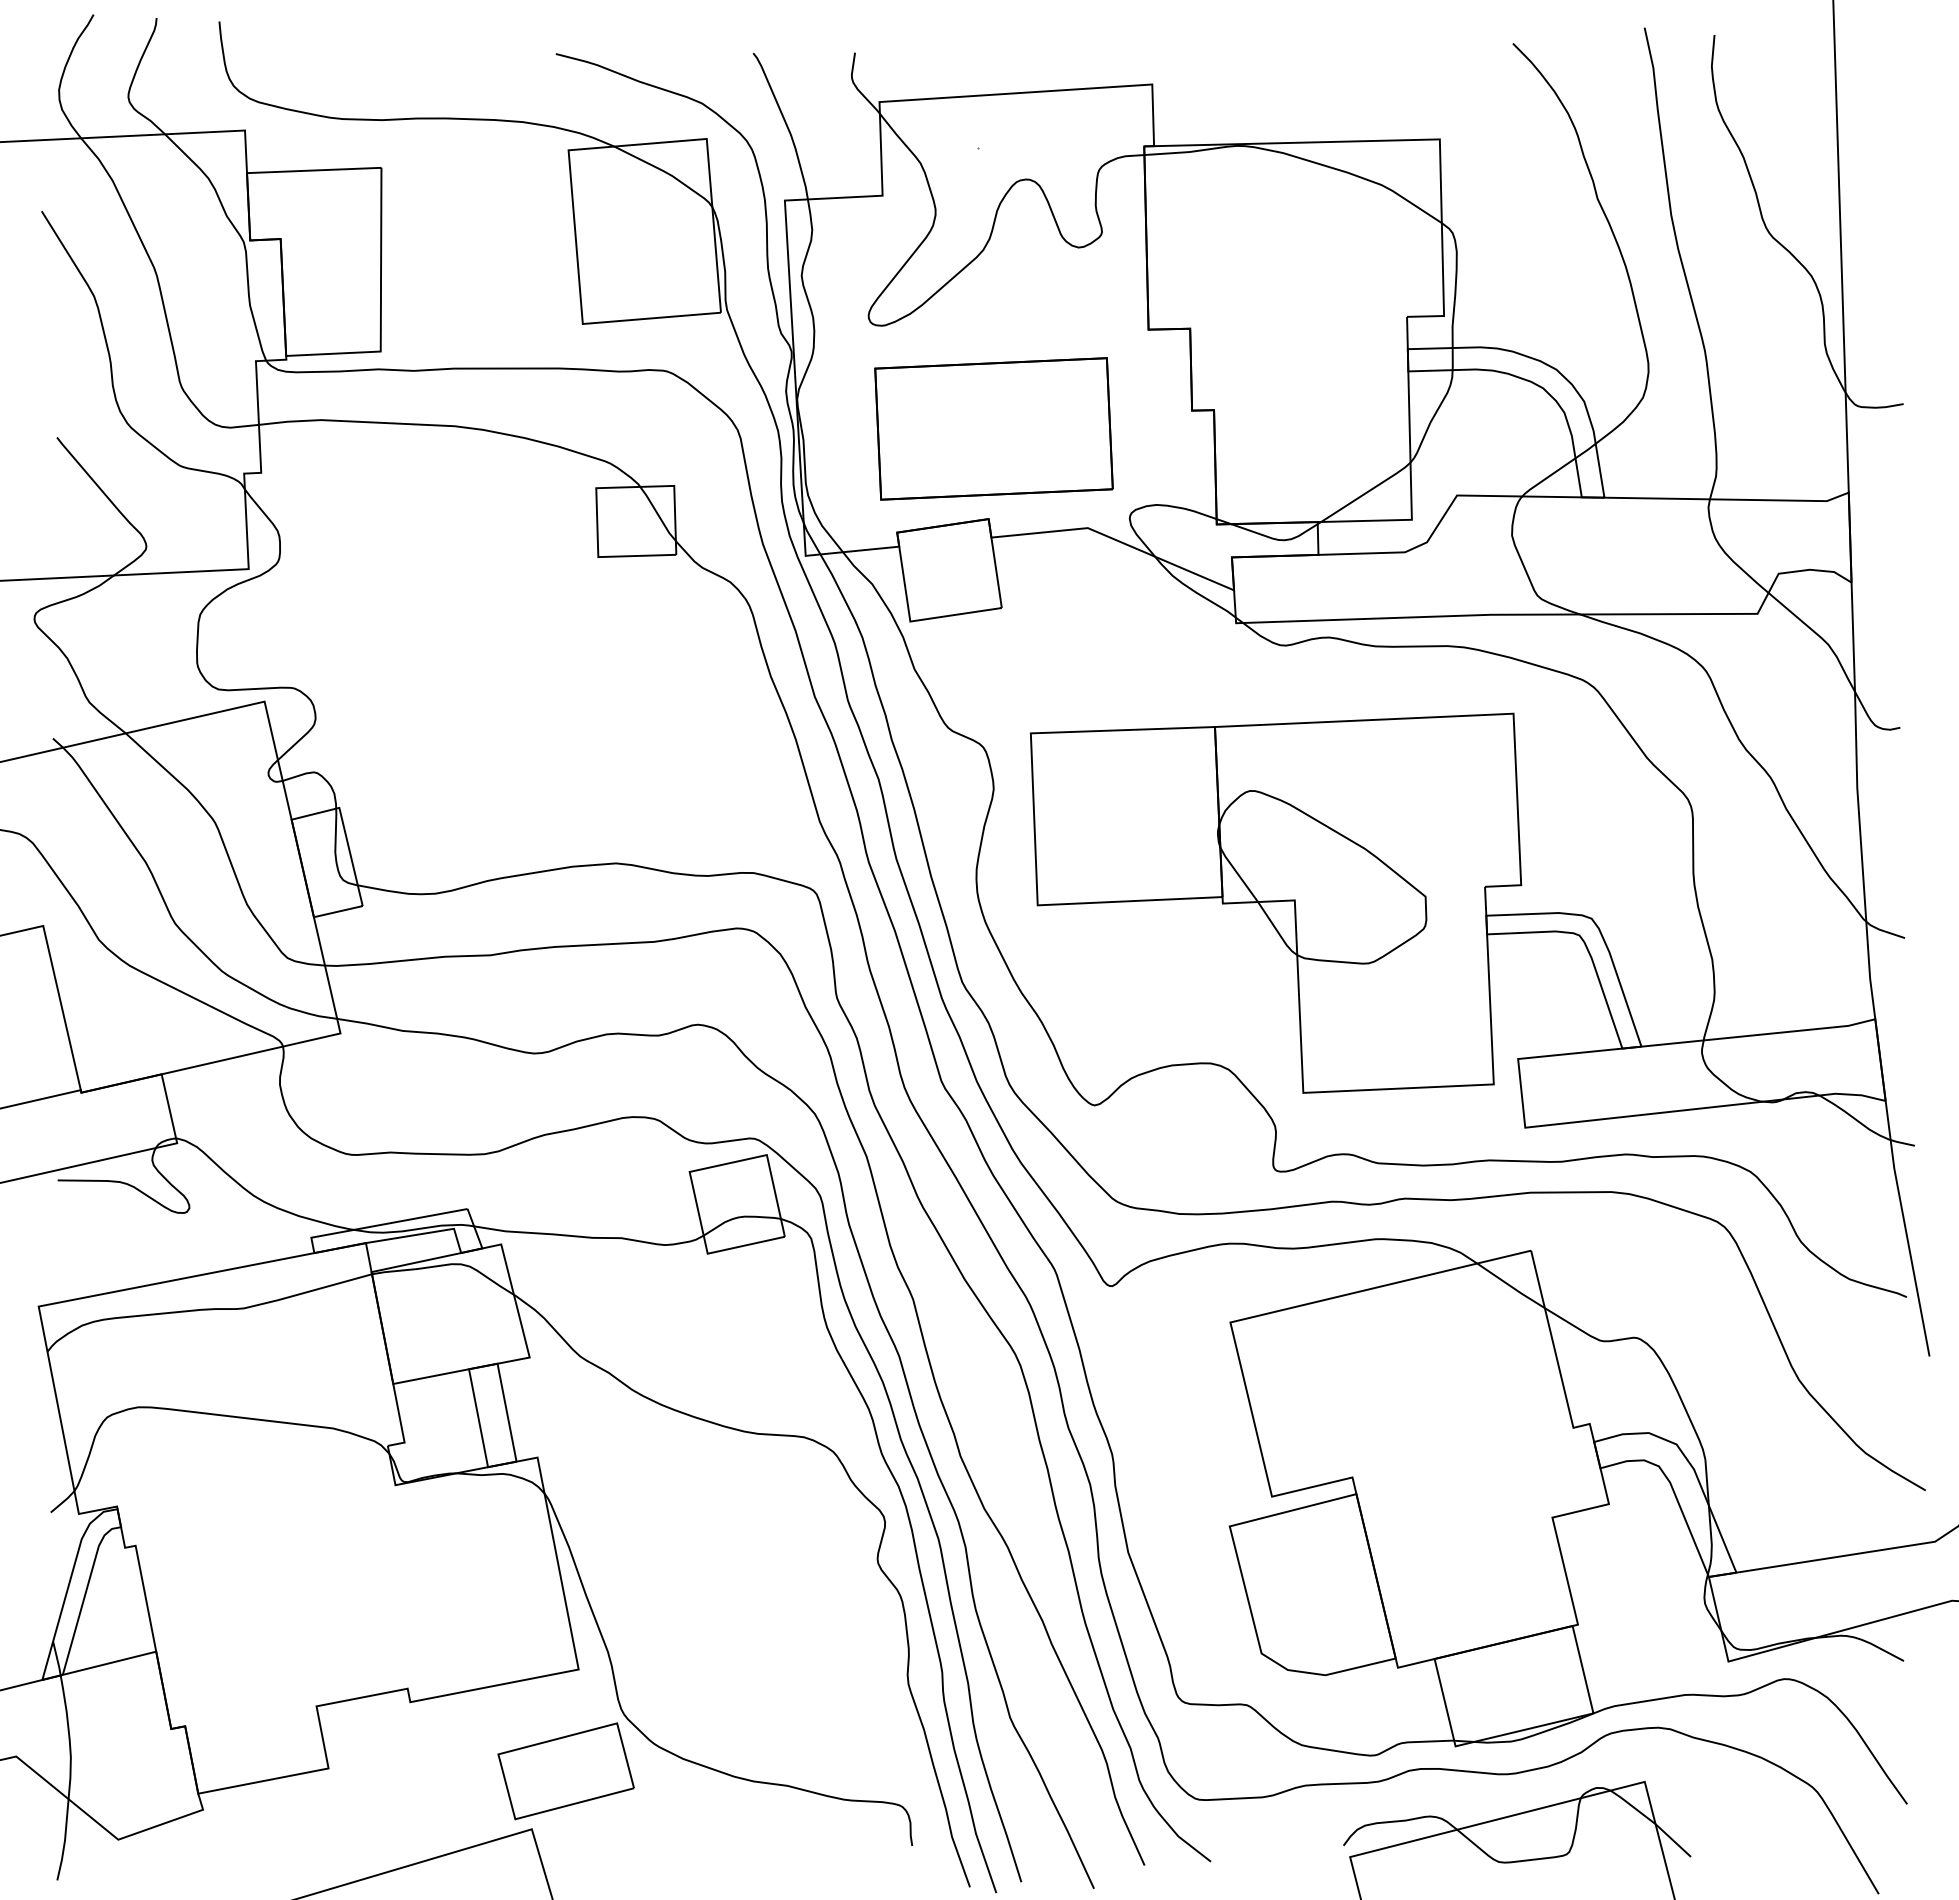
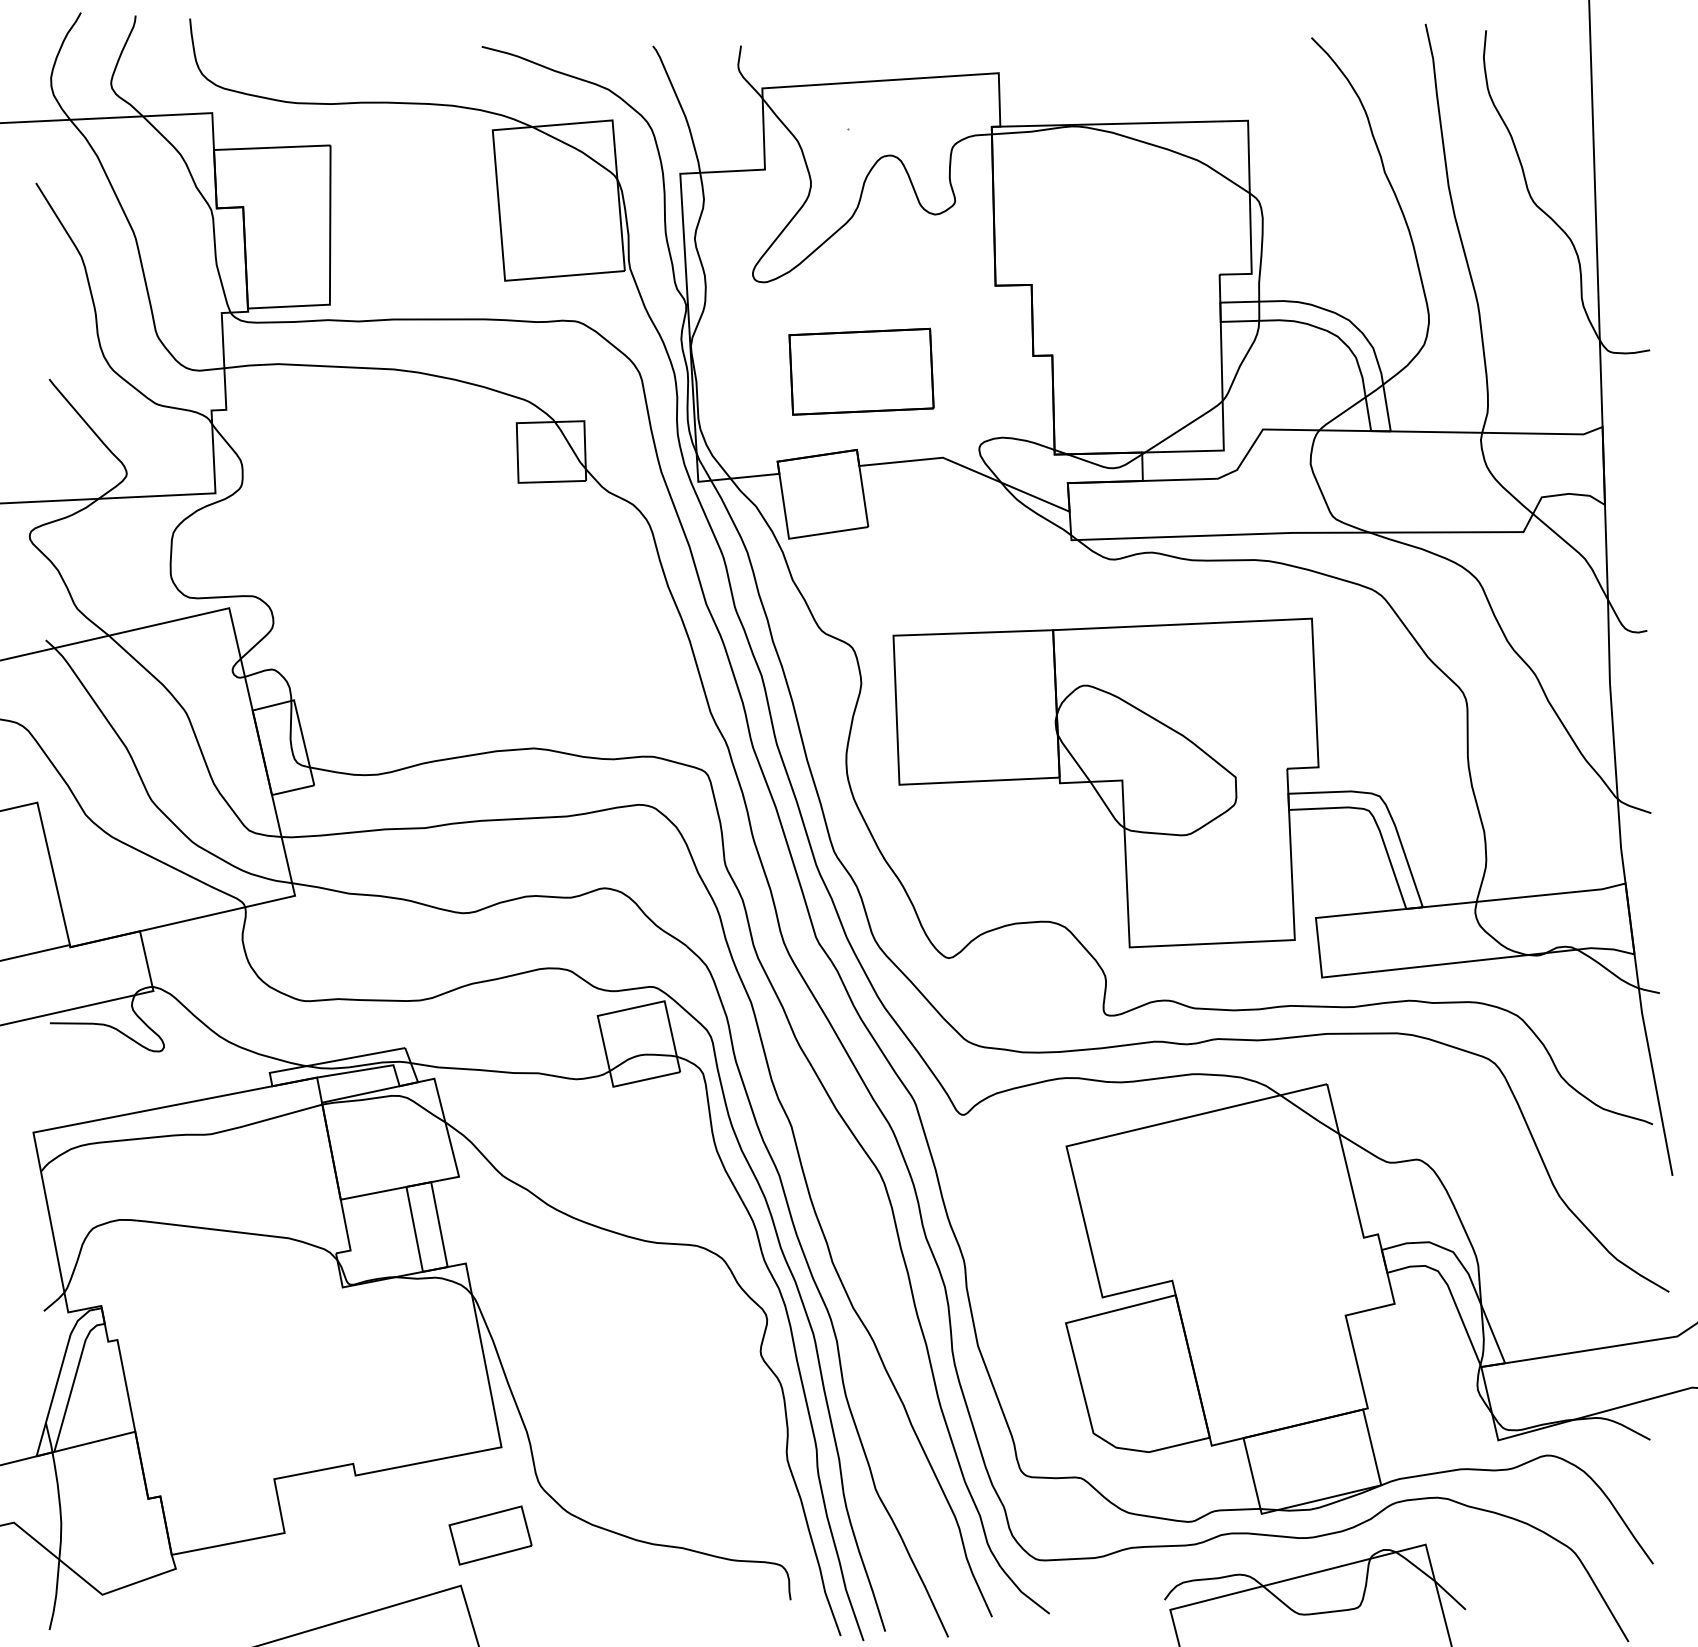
part: (993, 428) -> (861, 371), size x0.7
part: (565, 1771) -> (490, 1535), size x0.7

